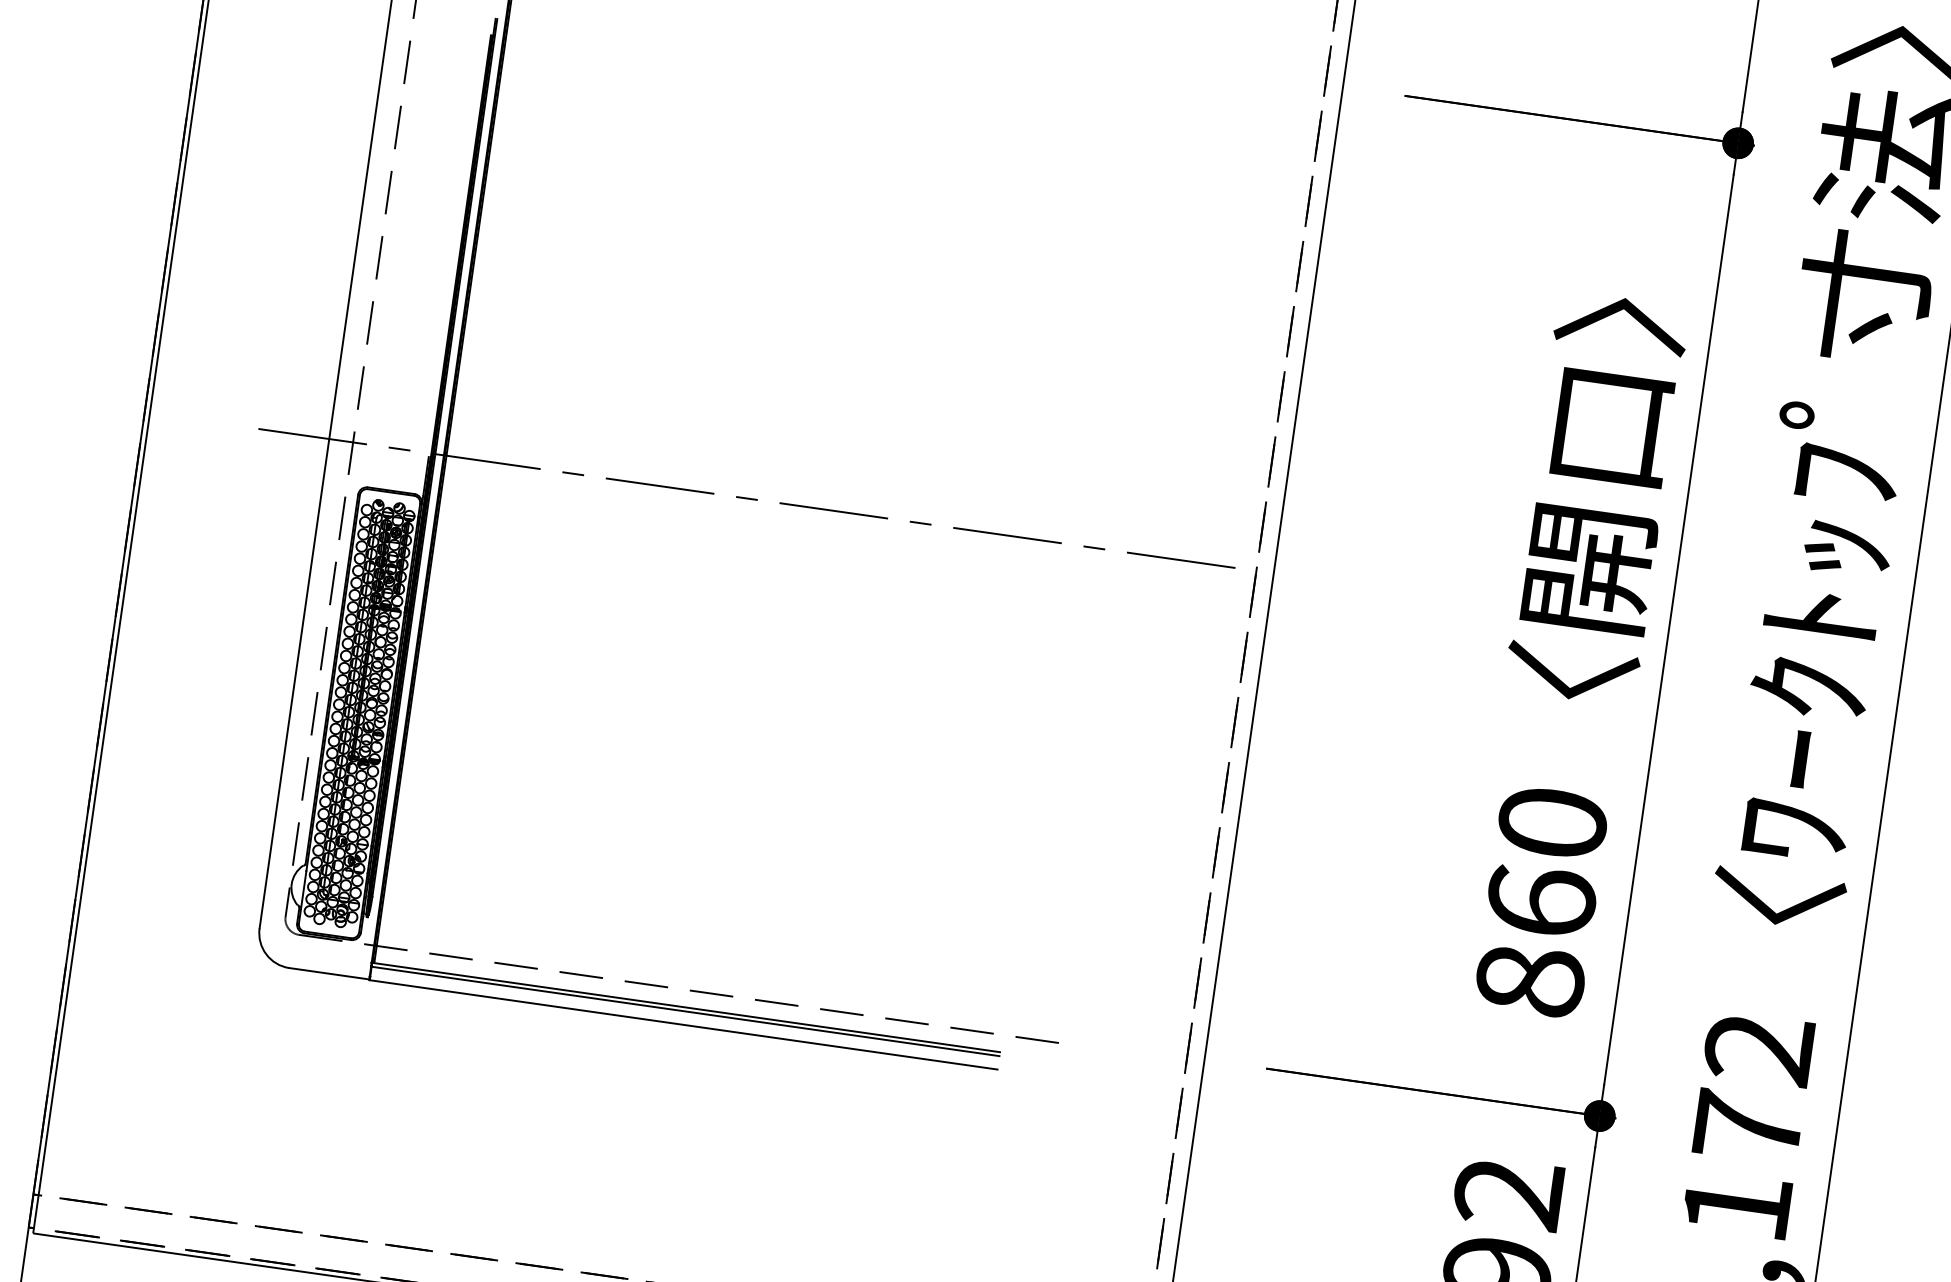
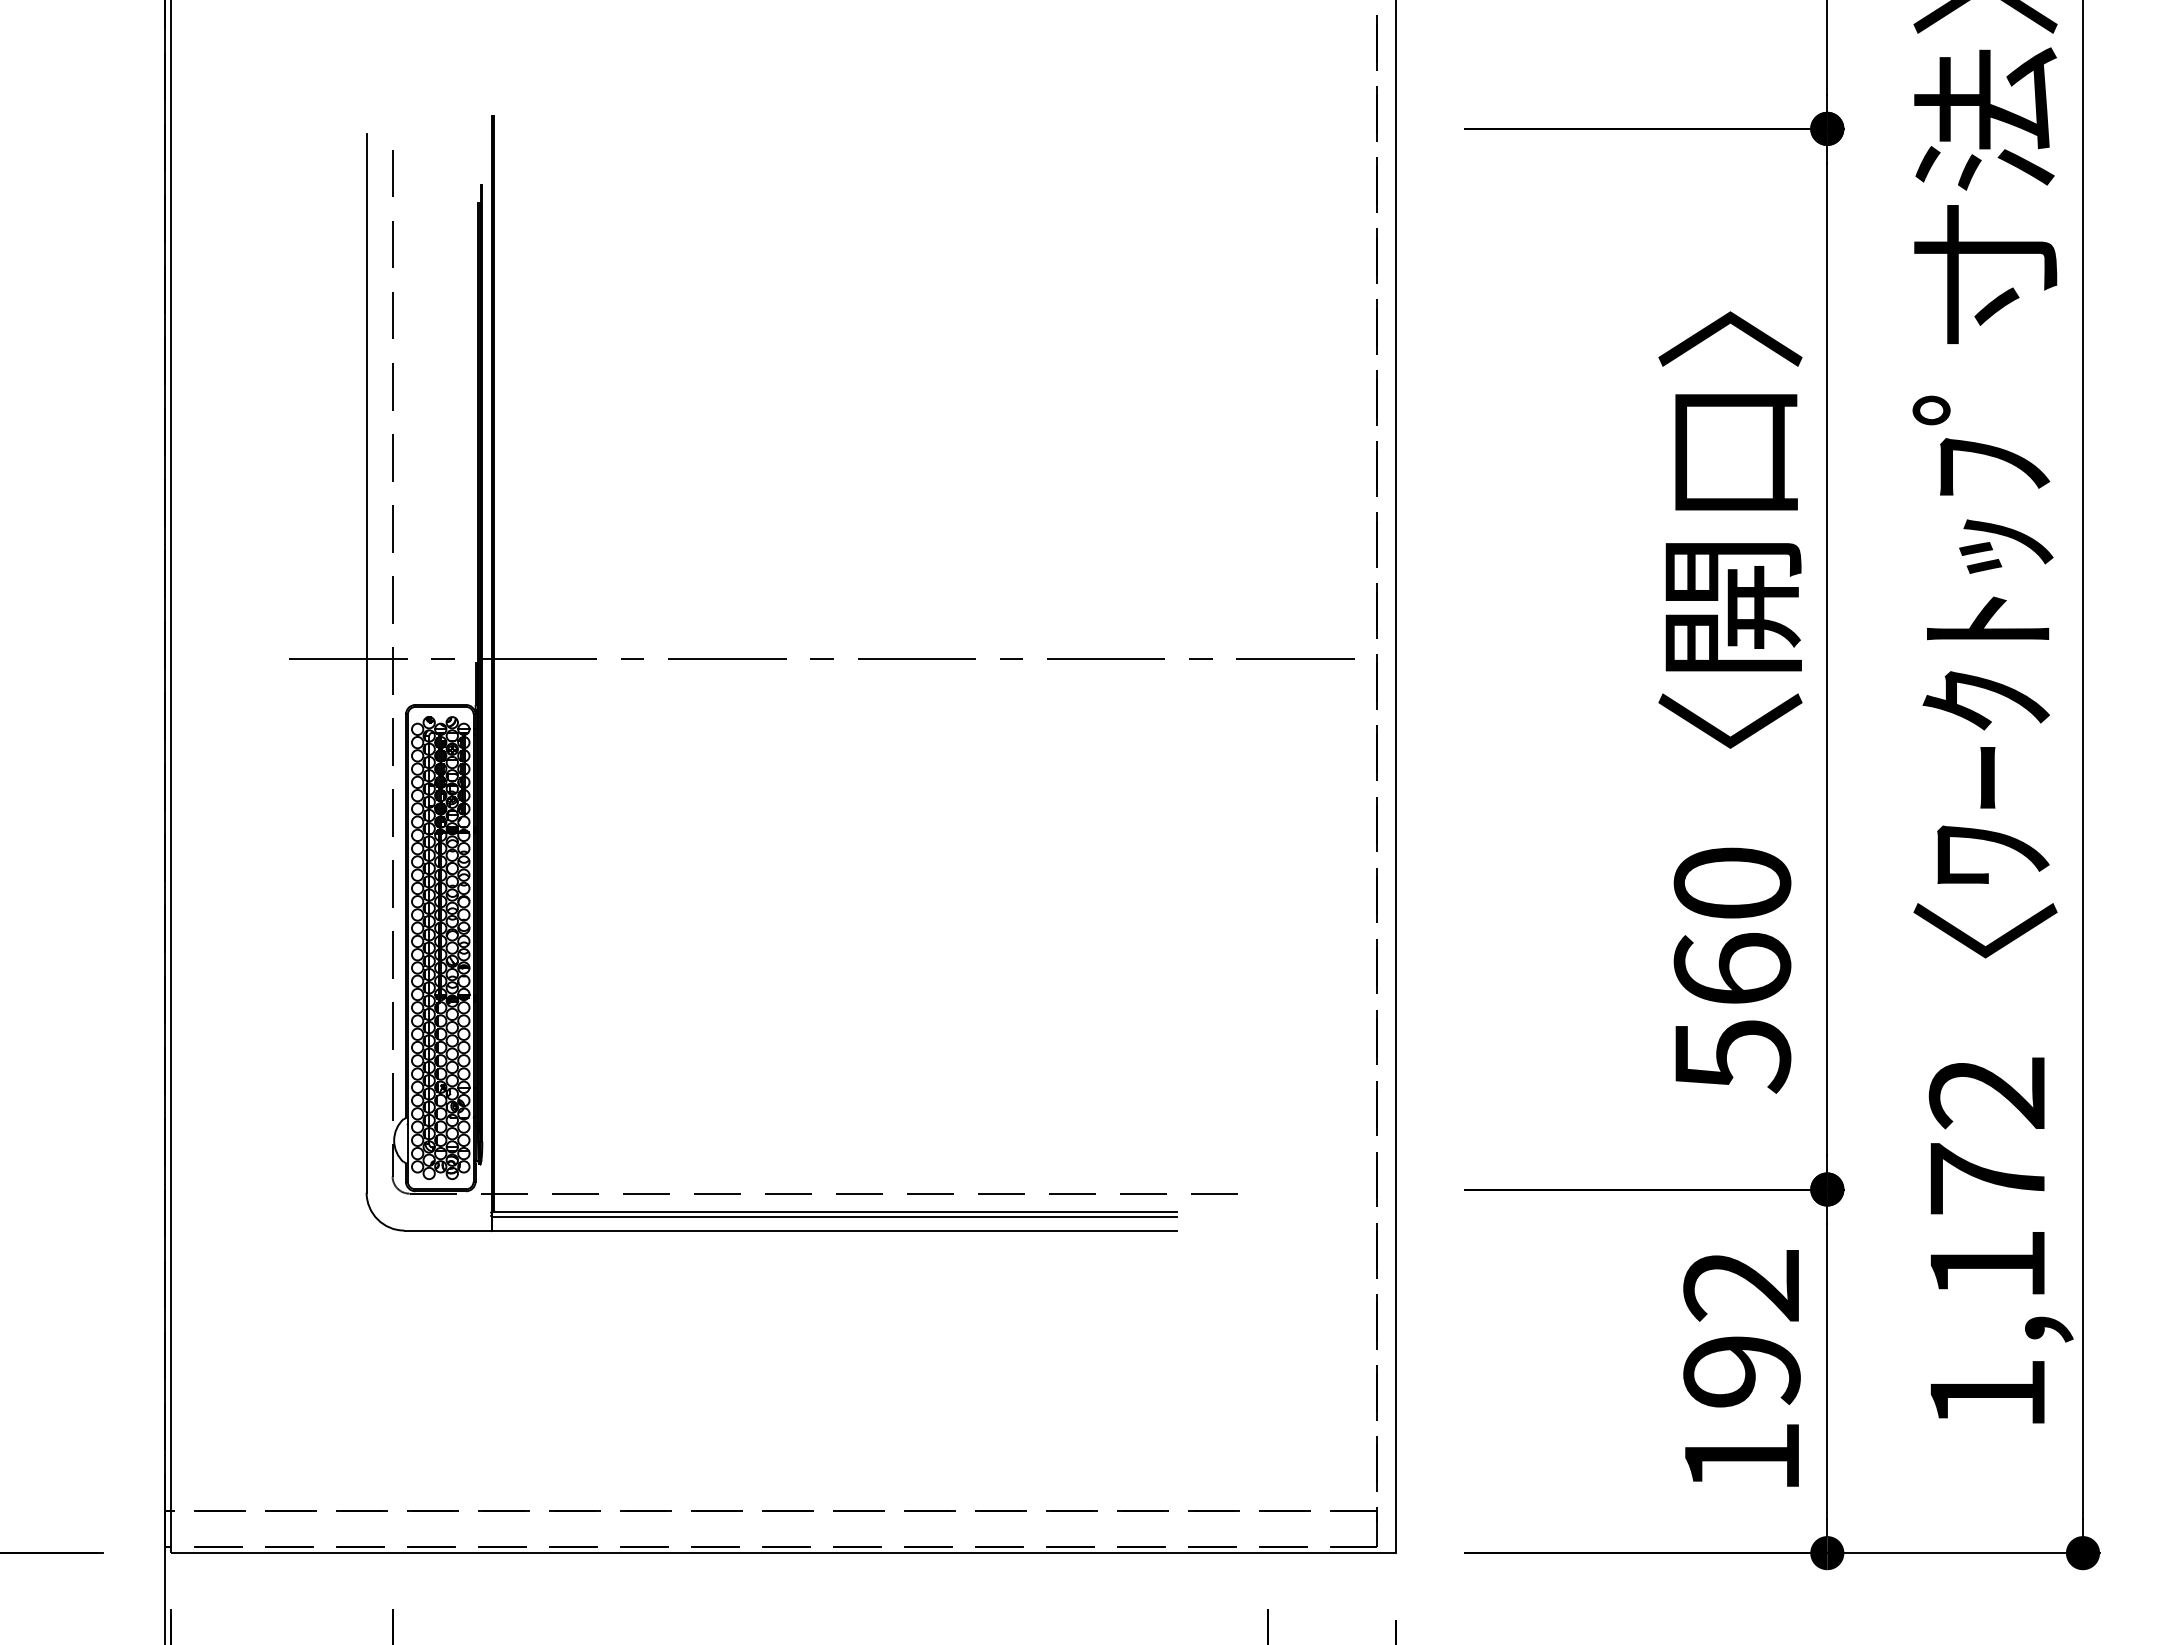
text: (1530, 981) -> (1732, 1056), 860 -> 560

